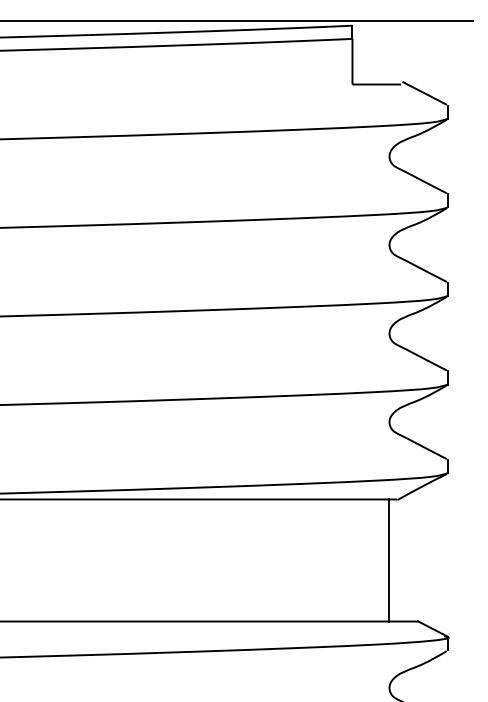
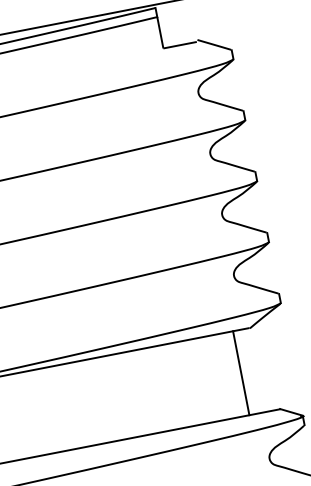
line: (389, 560) -> (241, 373), moved

